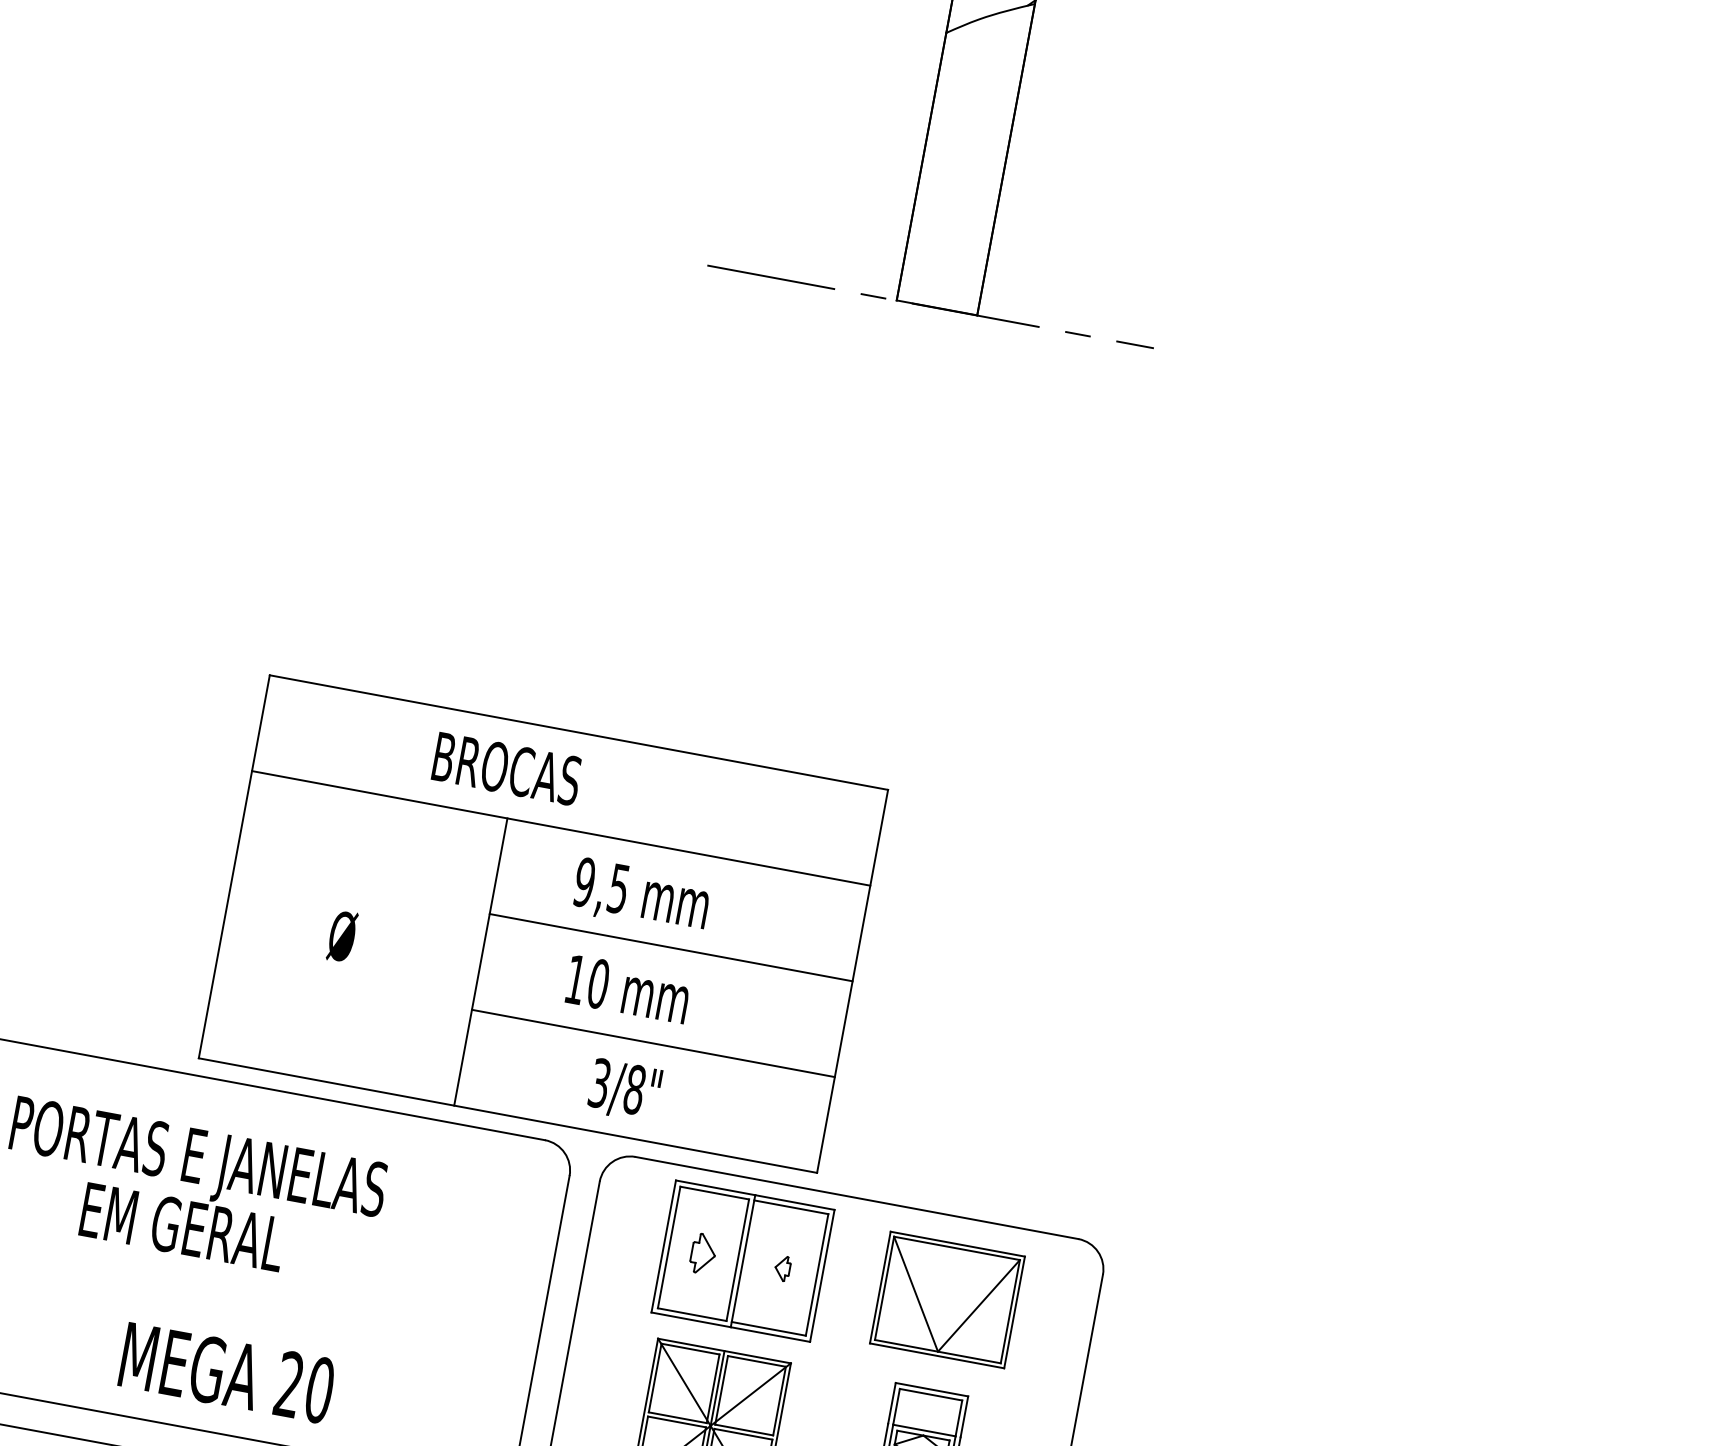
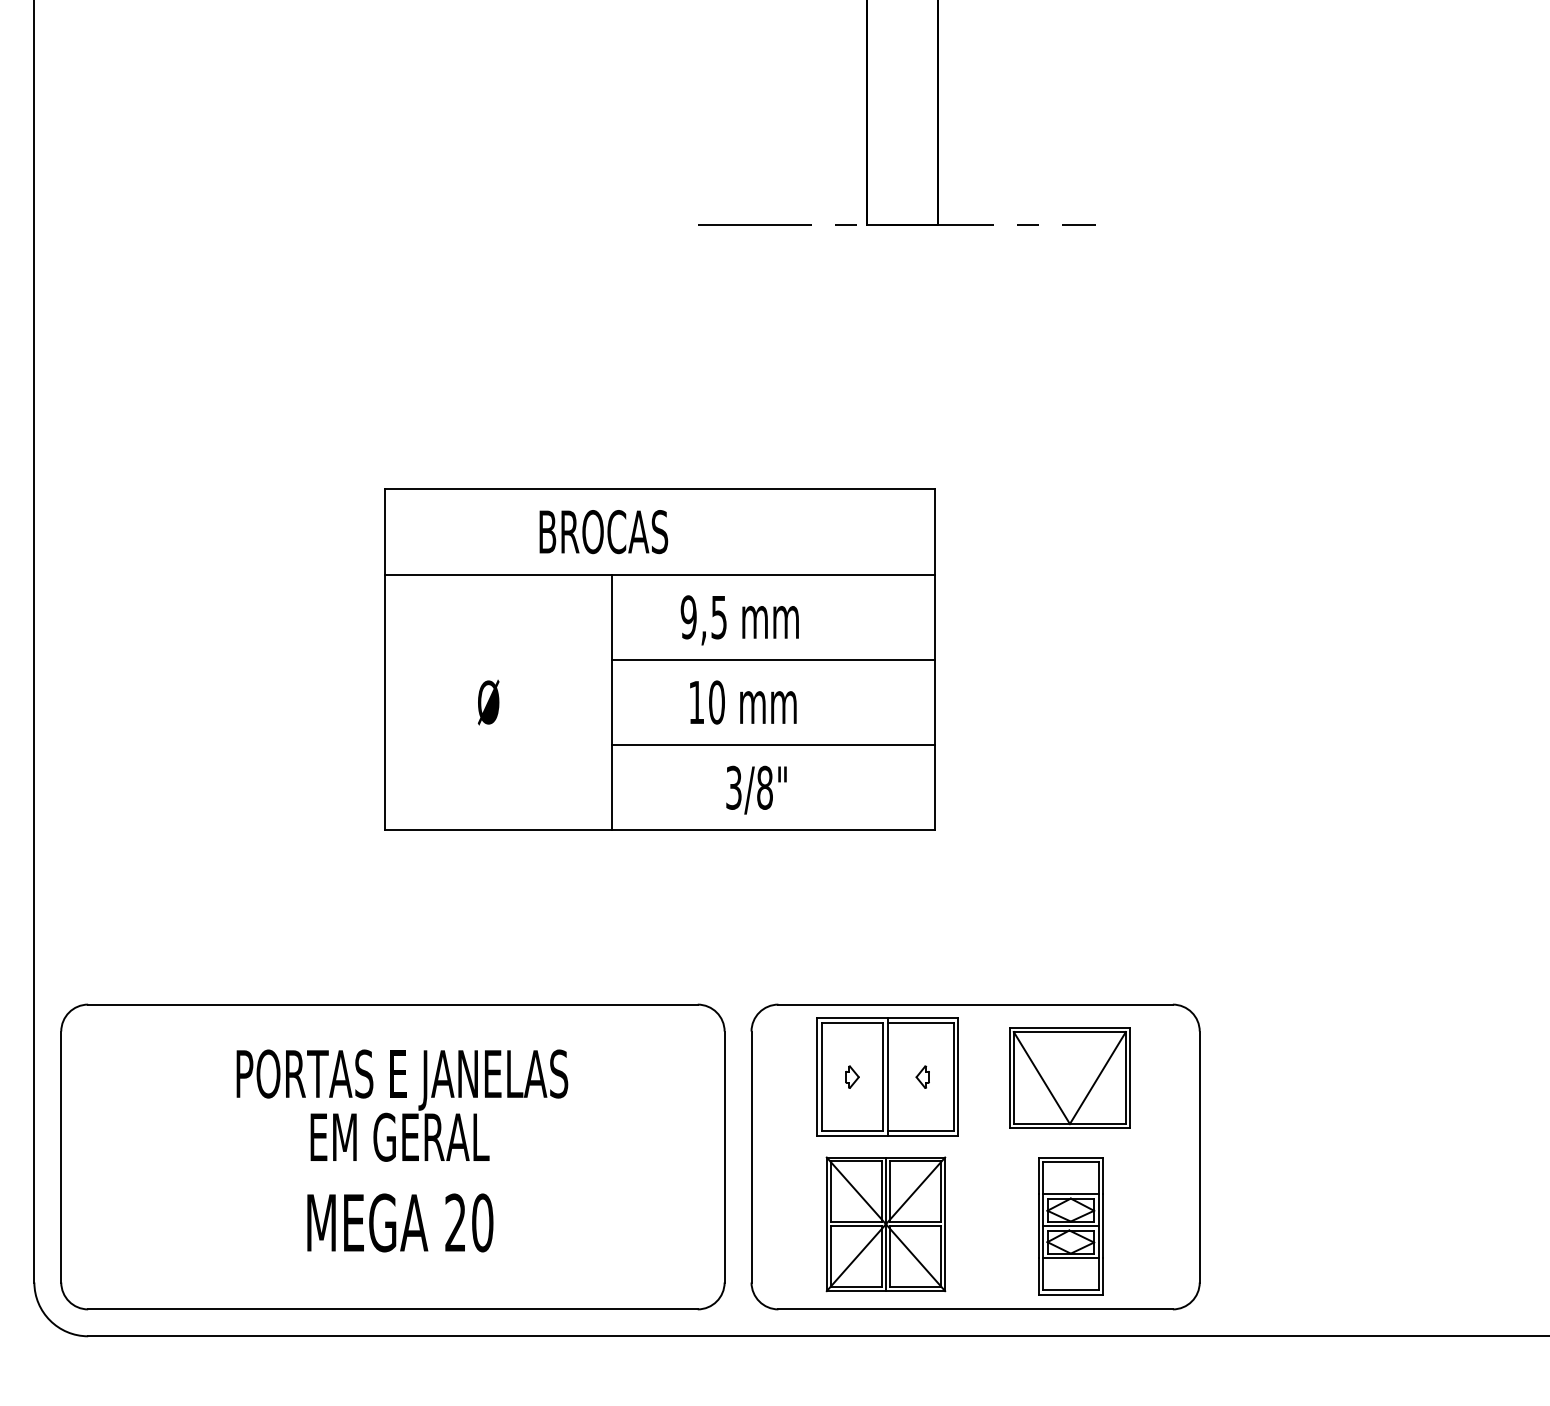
part: (543, 923) -> (659, 659), moved
part: (703, 1253) -> (852, 1076), size x0.62
text: (227, 1372) -> (400, 1222), moved

